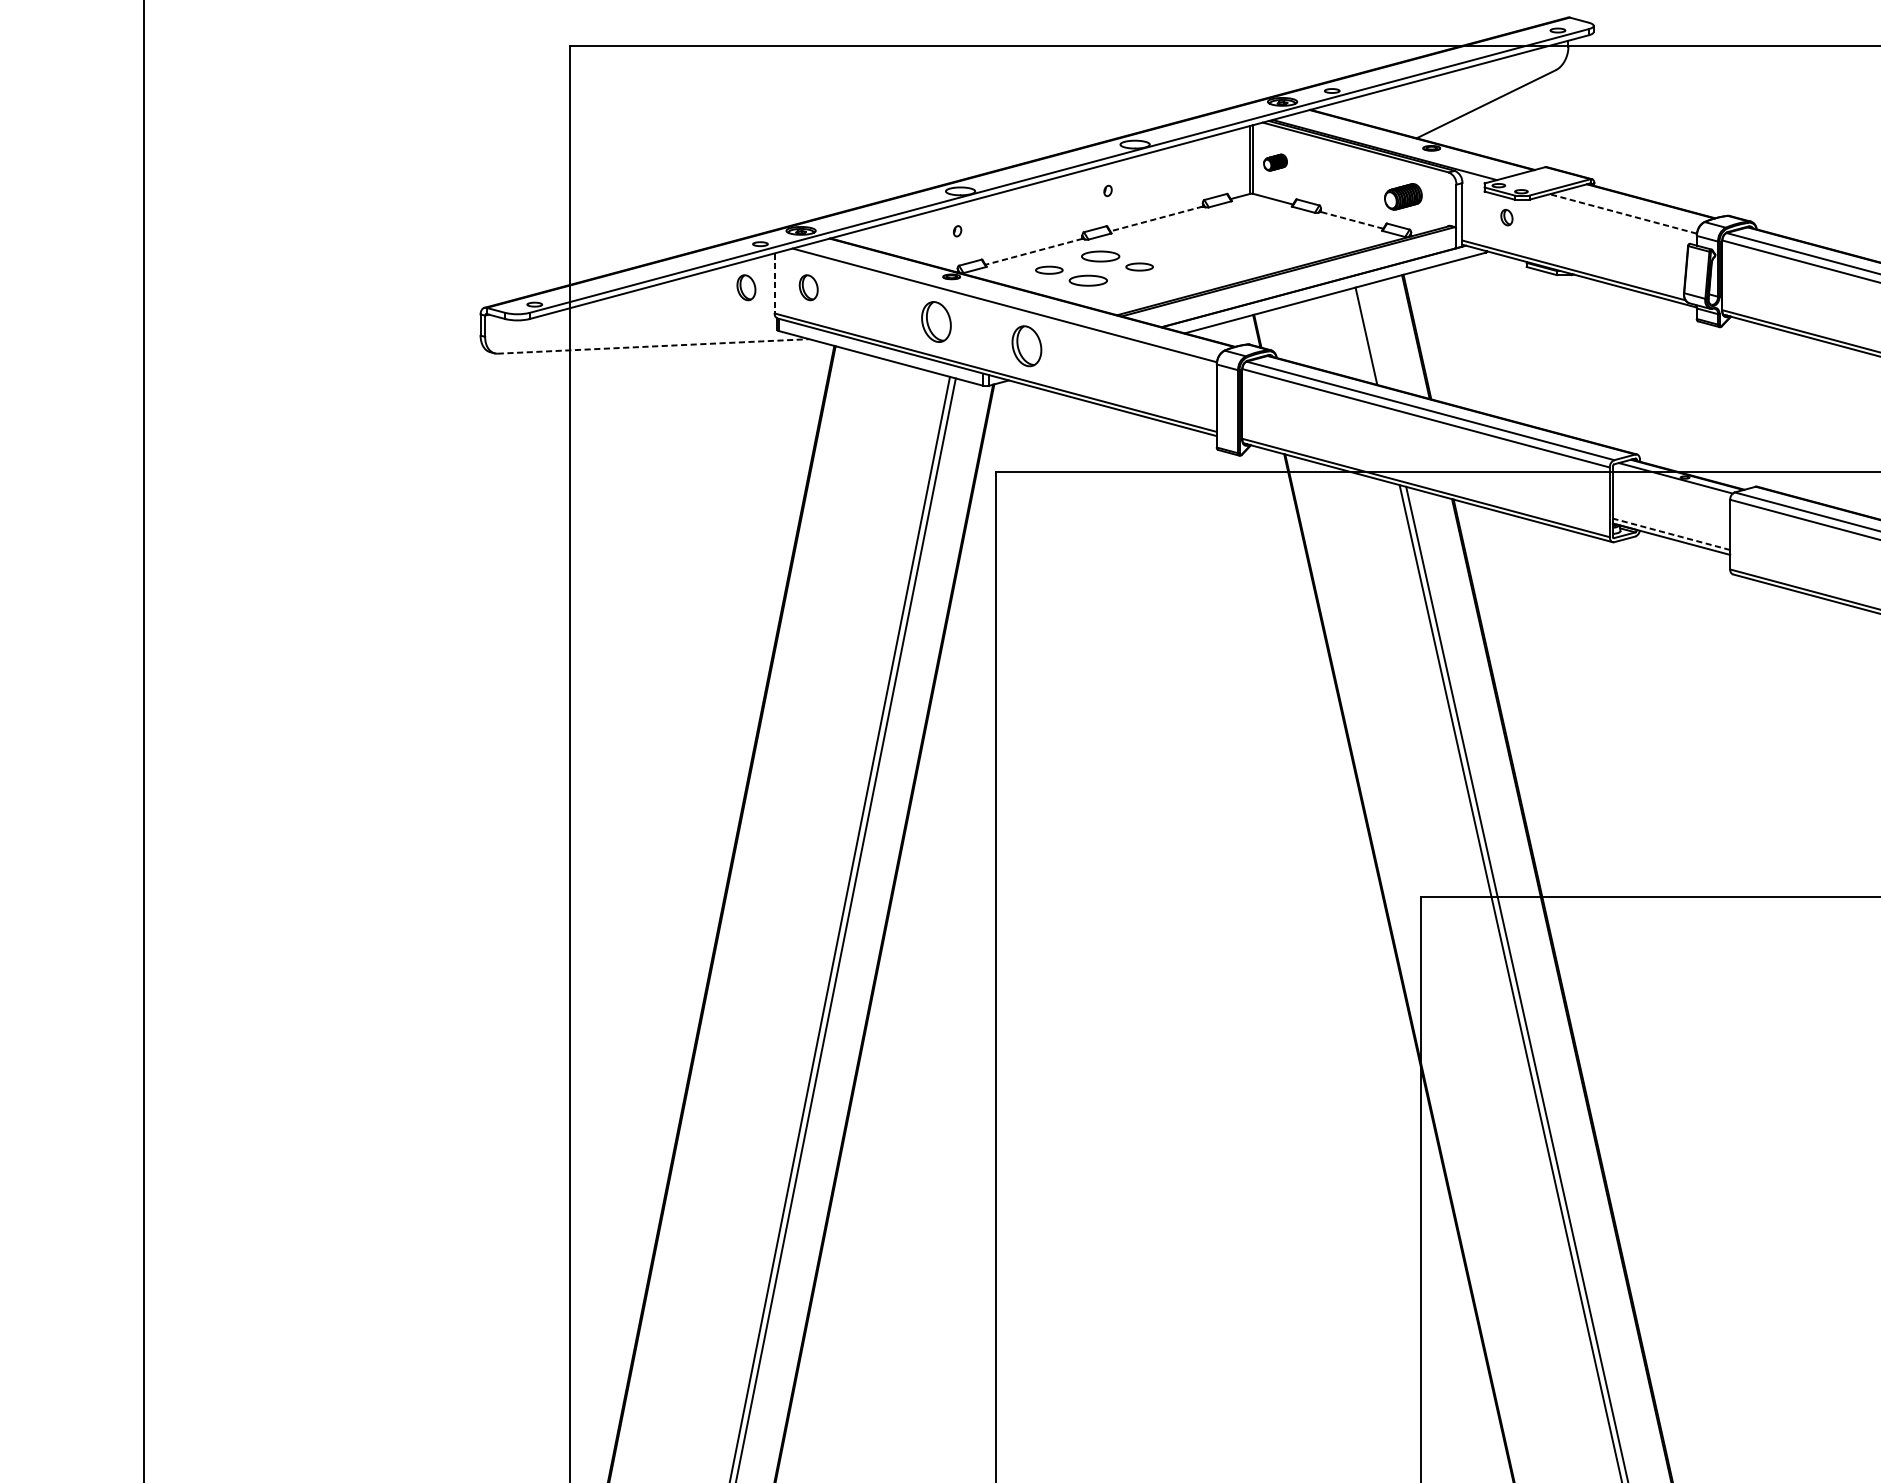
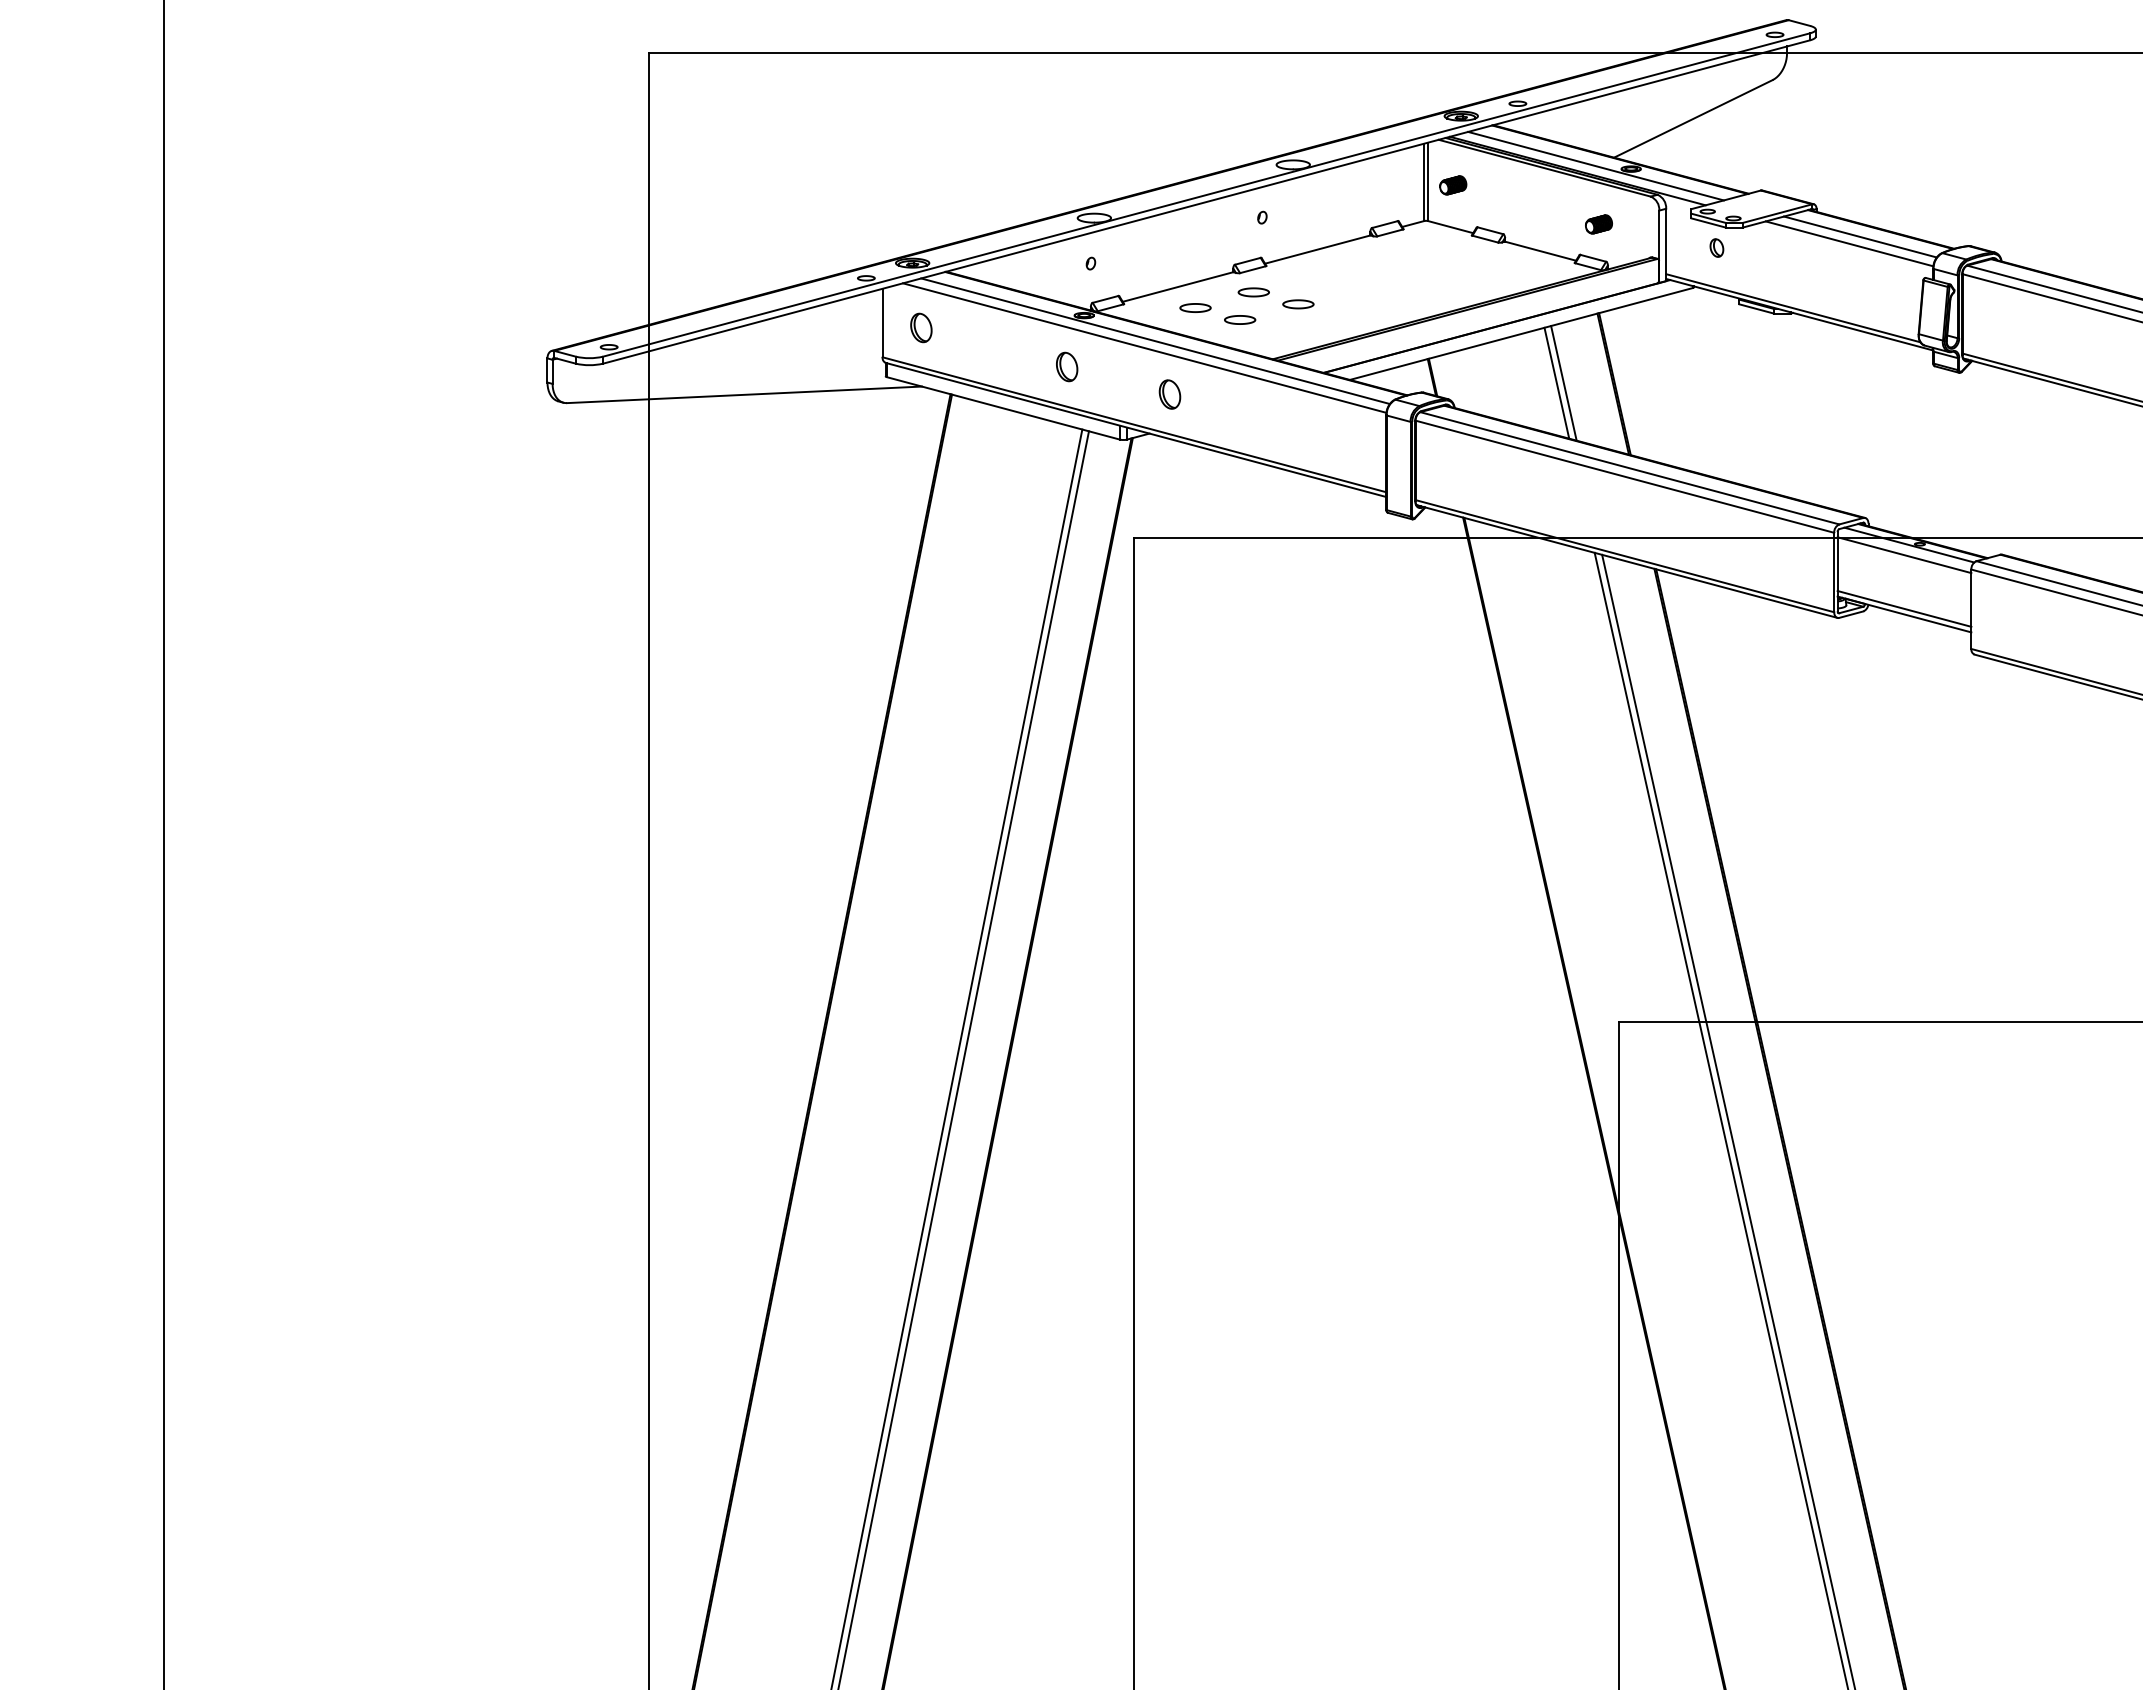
line: (1400, 145) -> (1595, 165), added
part: (1402, 196) -> (1598, 224), size x0.62
line: (1632, 207) -> (1860, 236), added
line: (1623, 213) -> (1849, 243), dashed -> solid
line: (1156, 218) -> (1317, 249), dashed -> solid
line: (1352, 220) -> (1540, 251), dashed -> solid
line: (1033, 252) -> (1177, 287), dashed -> solid
part: (1100, 256) -> (1253, 292), size x0.71
part: (1088, 280) -> (1240, 319), size x0.71
line: (774, 283) -> (882, 323), dashed -> solid
part: (746, 287) -> (850, 327), removed
line: (1014, 299) -> (1155, 341), added
part: (936, 321) -> (1067, 366), size x0.62
line: (1372, 336) -> (1563, 383), added
line: (653, 346) -> (744, 394), dashed -> solid
part: (1026, 346) -> (1169, 394), size x0.62
line: (1671, 487) -> (1904, 555), added
line: (1671, 533) -> (1904, 608), dashed -> solid

